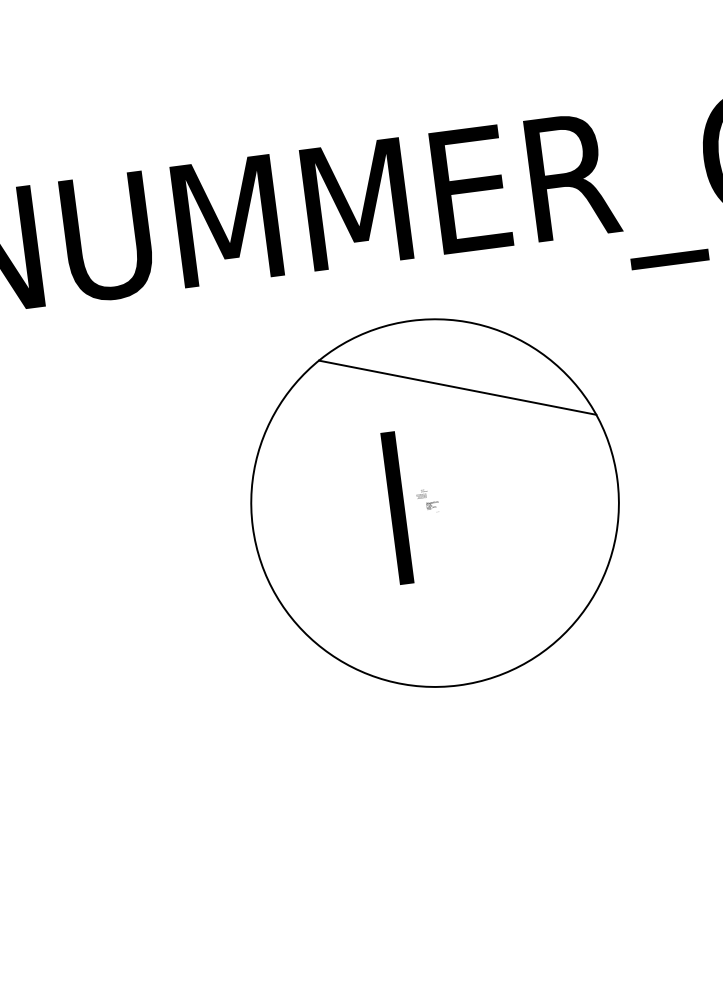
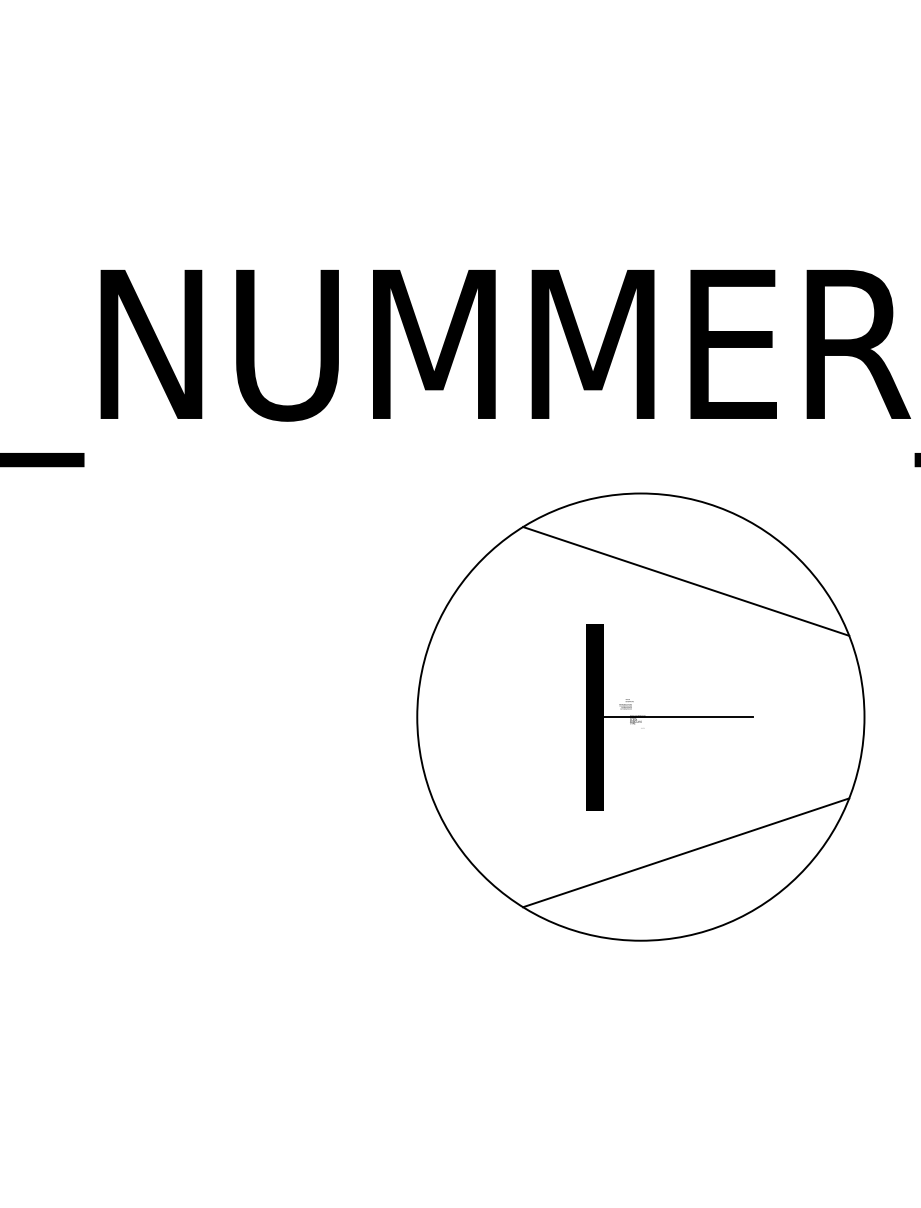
line: (464, 499) -> (677, 717), added
line: (486, 608) -> (686, 852), added

